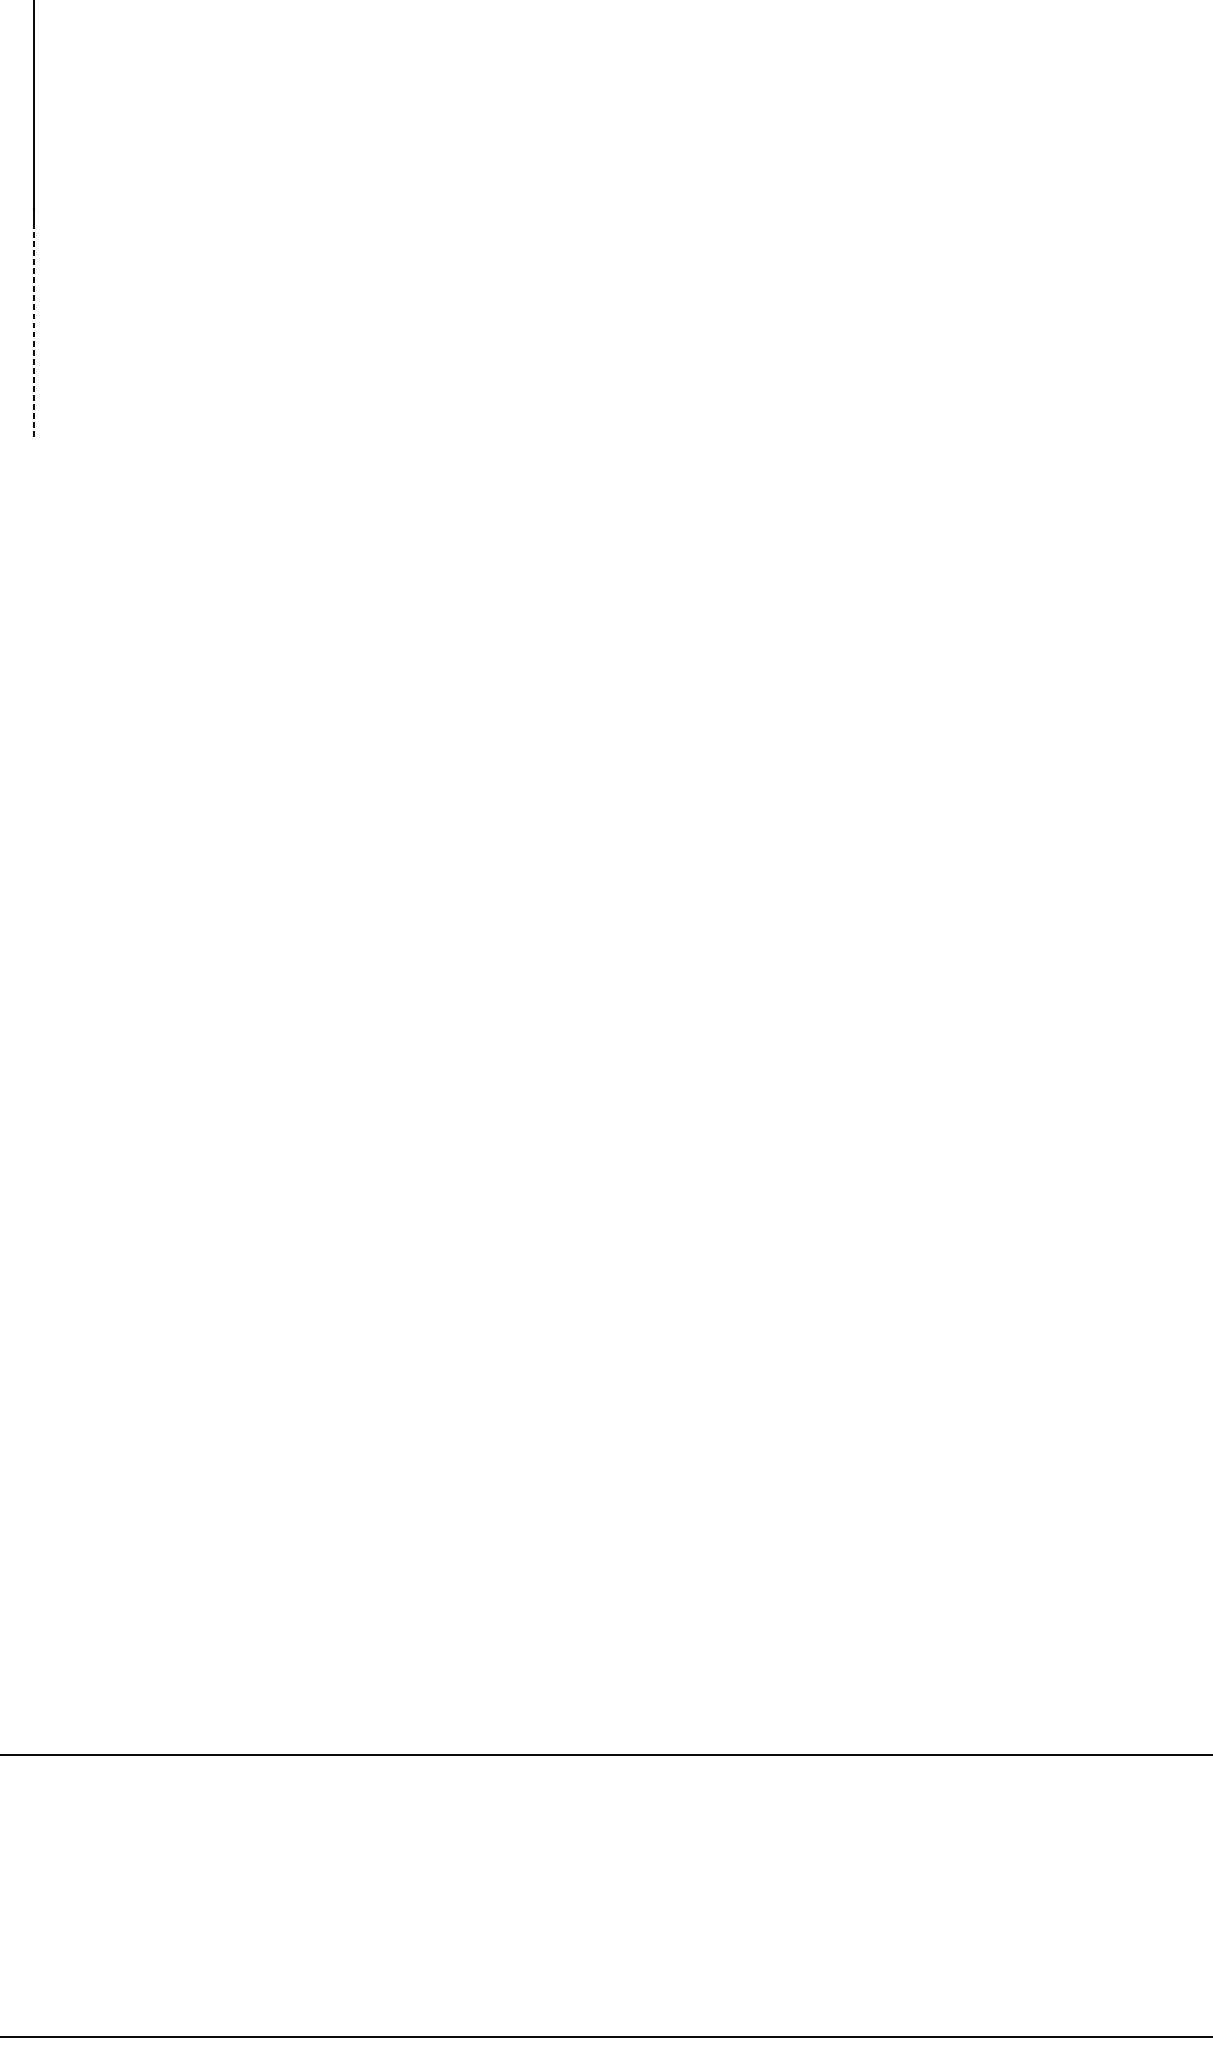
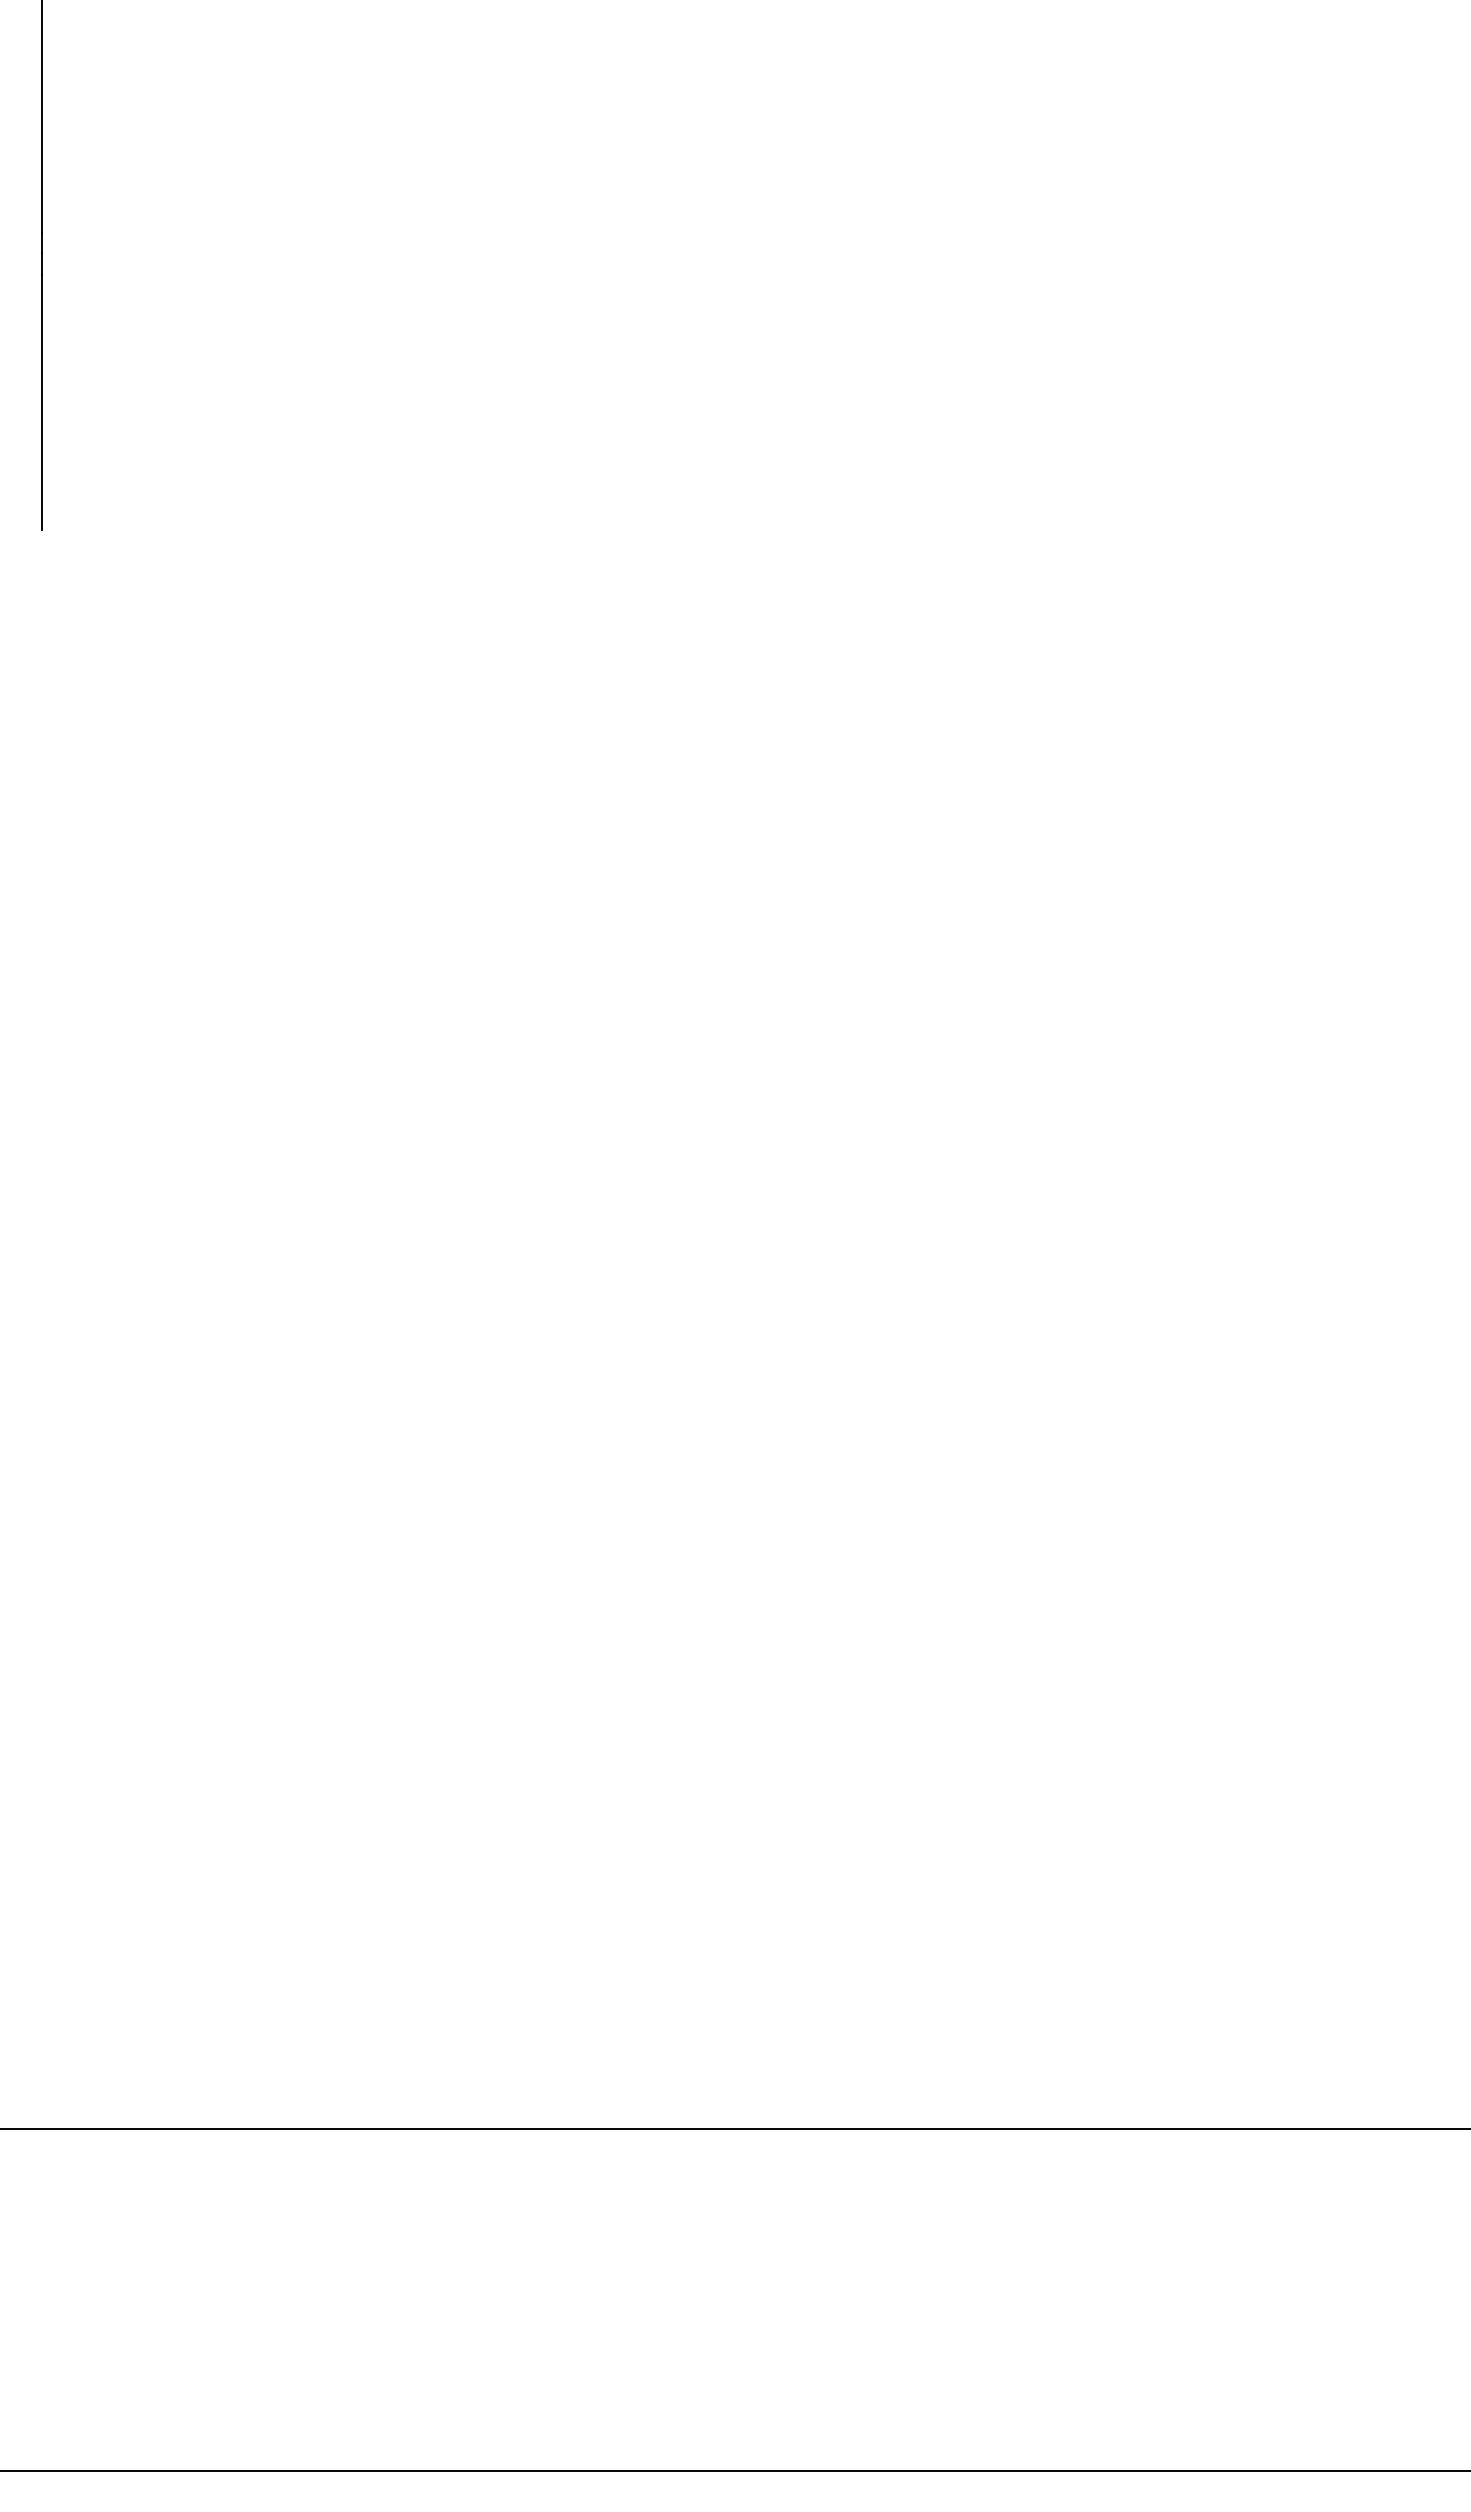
line: (34, 331) -> (41, 402), dashed -> solid

